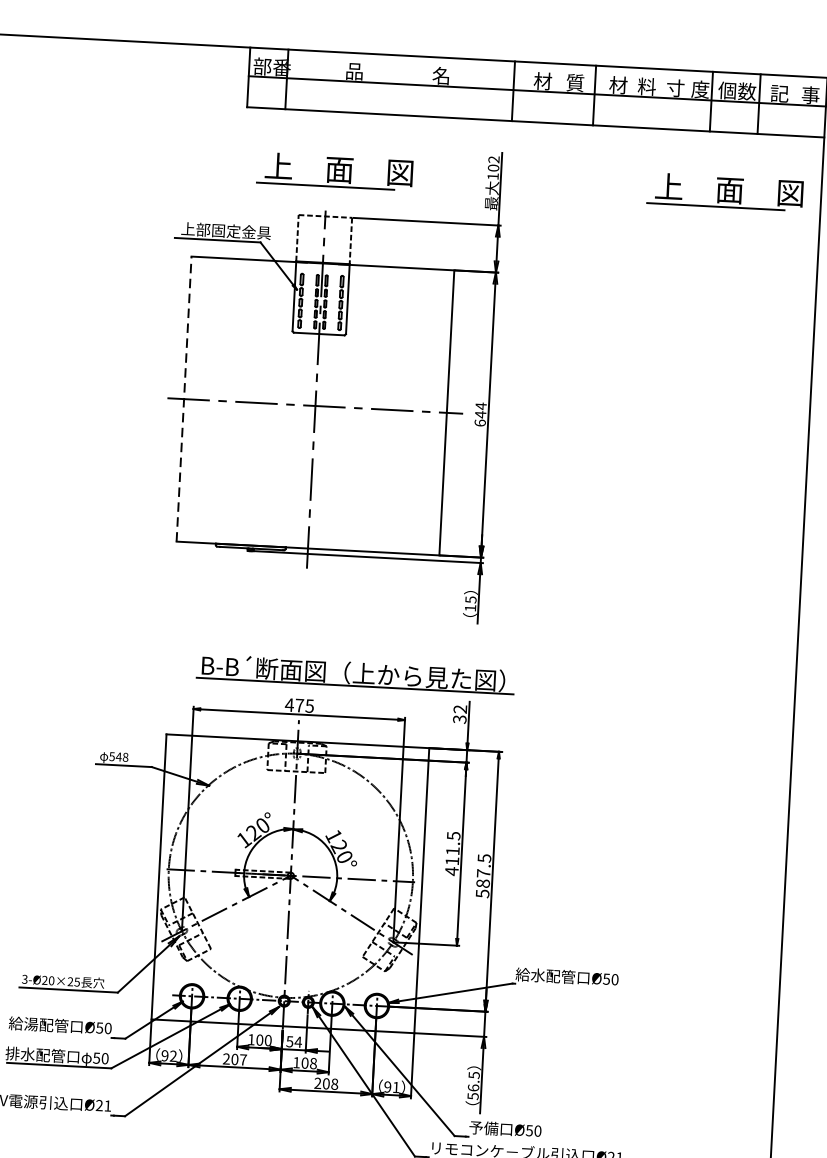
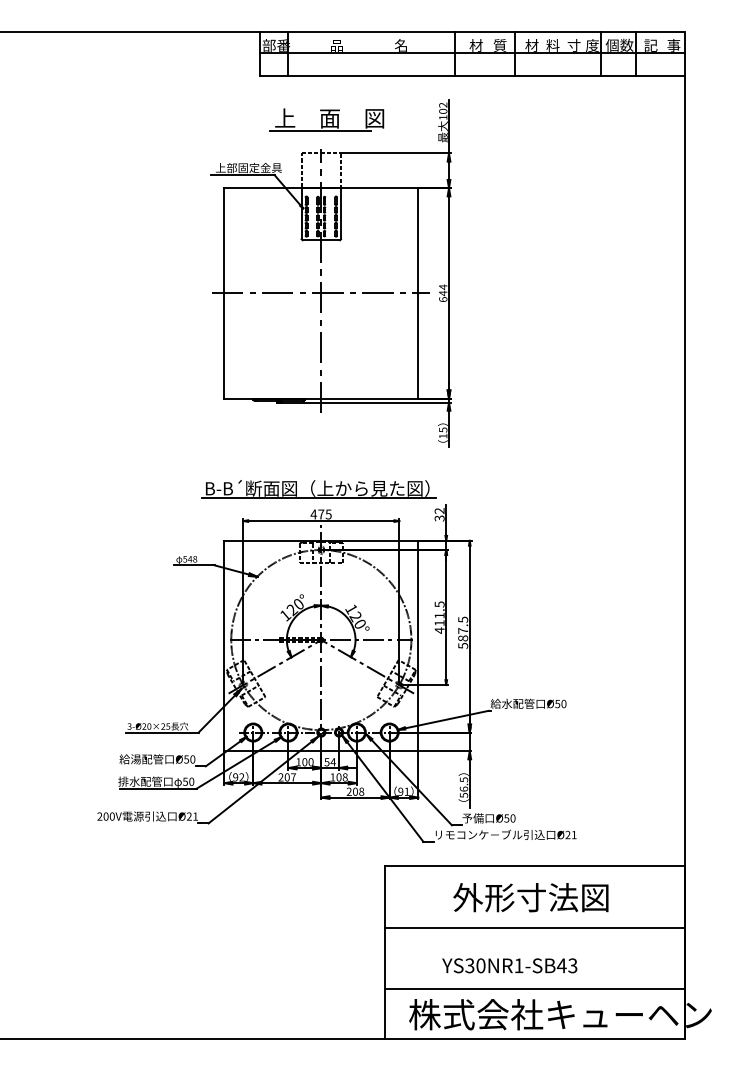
part: (725, 191) -> (614, 119), removed
line: (184, 397) -> (224, 292), dashed -> solid
part: (354, 674) -> (318, 489), moved

